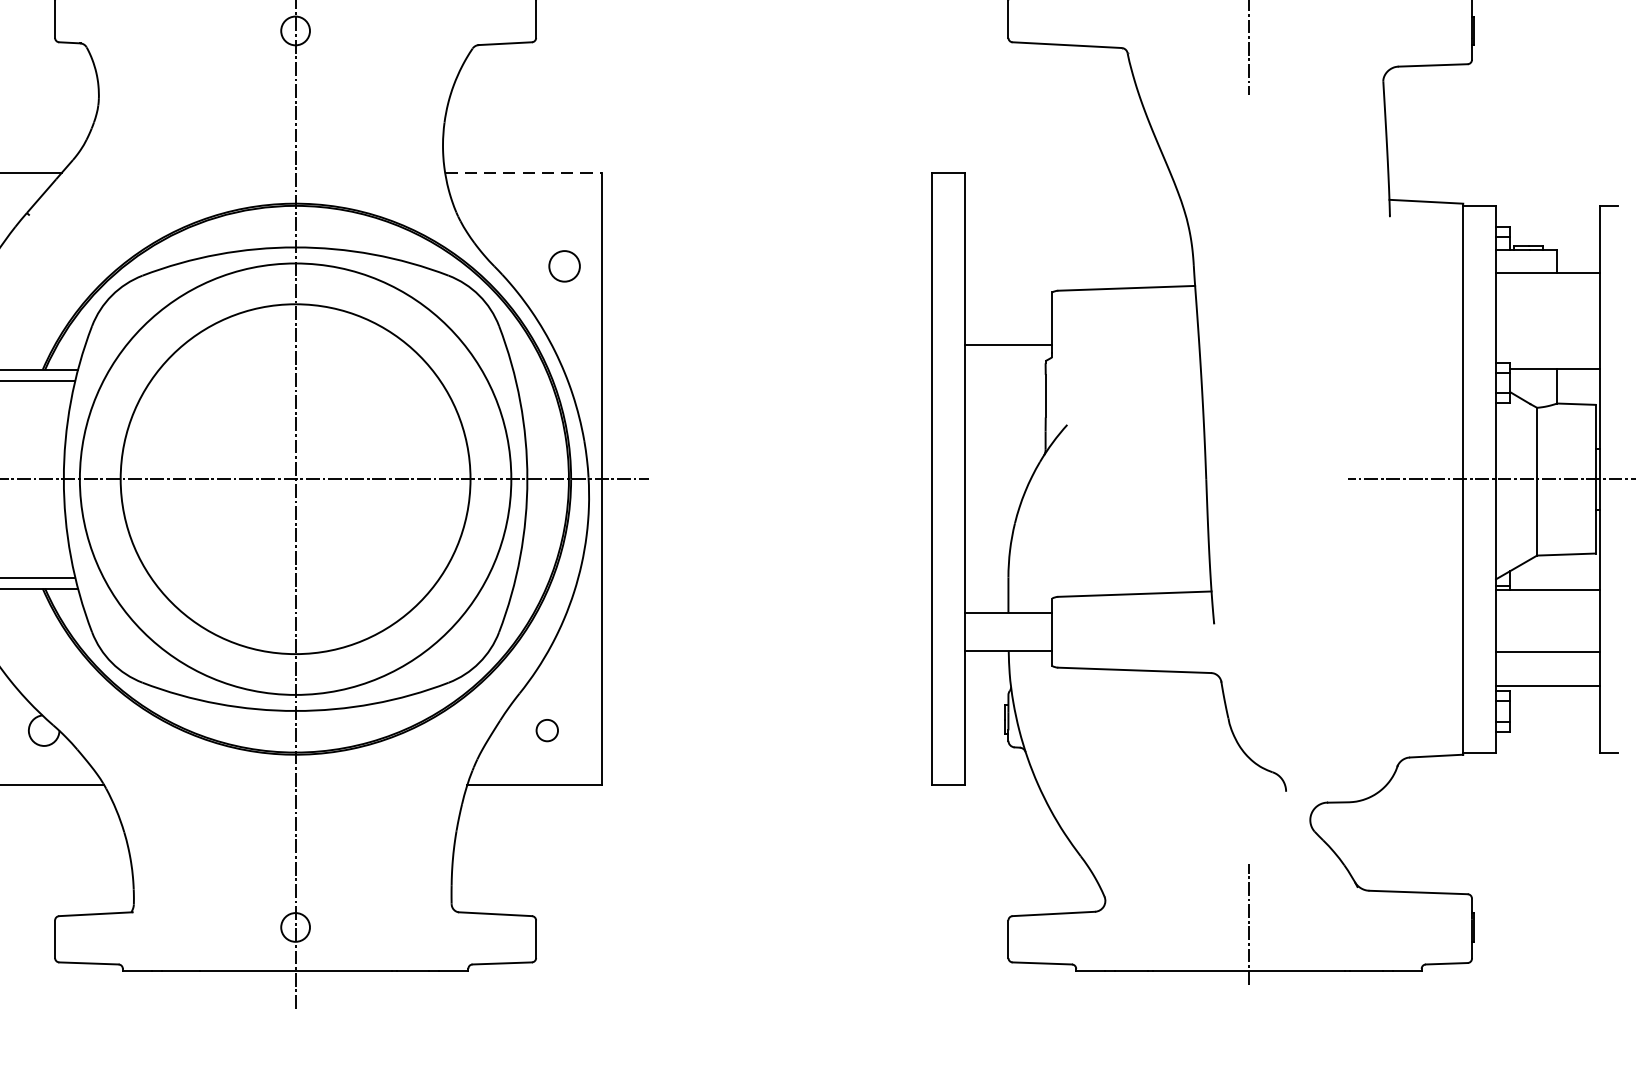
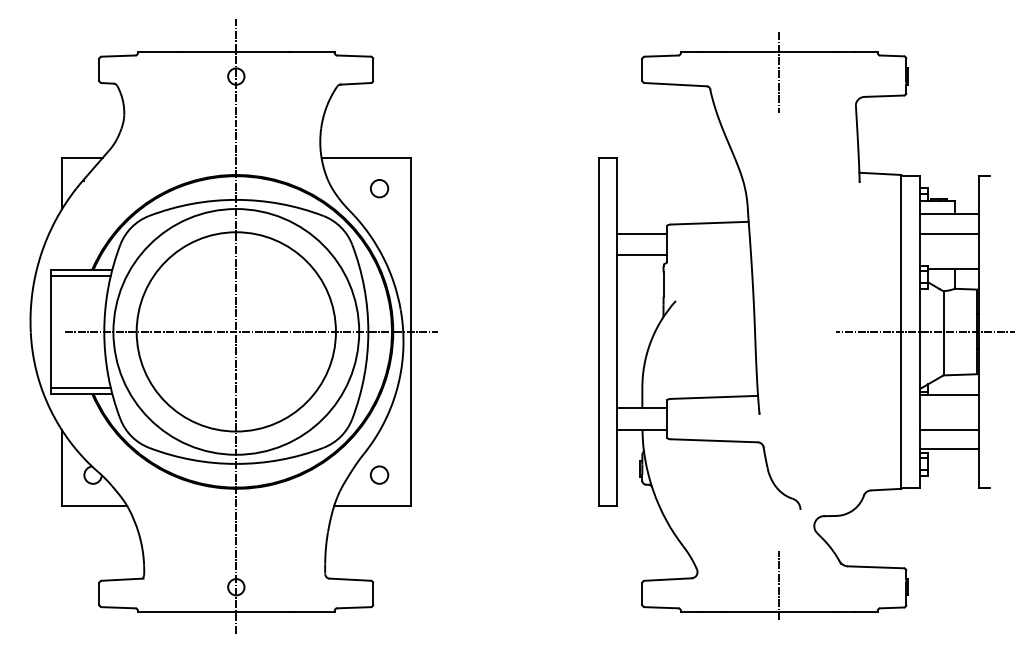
line: (524, 173) -> (366, 157), dashed -> solid
circle: (564, 266) -> (379, 188), moved
line: (1547, 306) -> (949, 233), added
line: (1008, 308) -> (642, 234), added
circle: (546, 729) -> (379, 474), size x1.43

